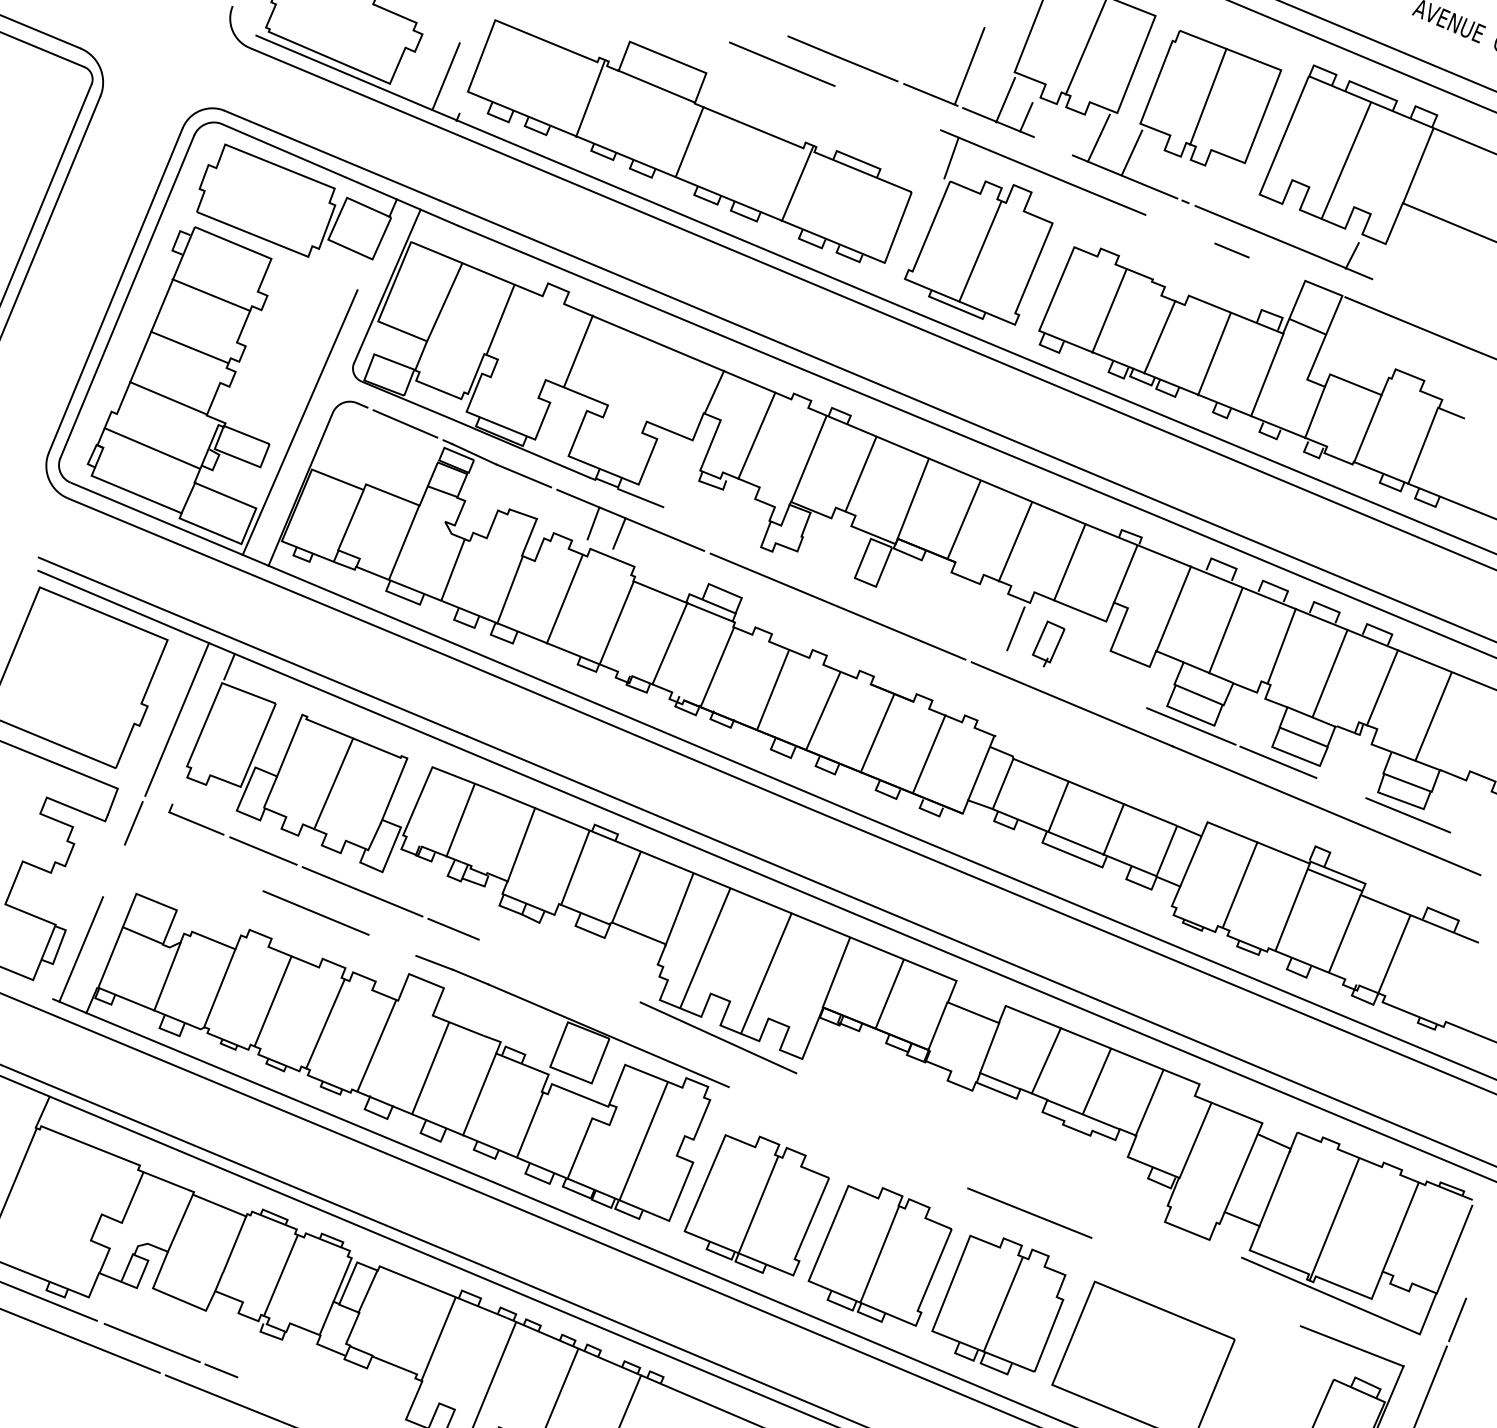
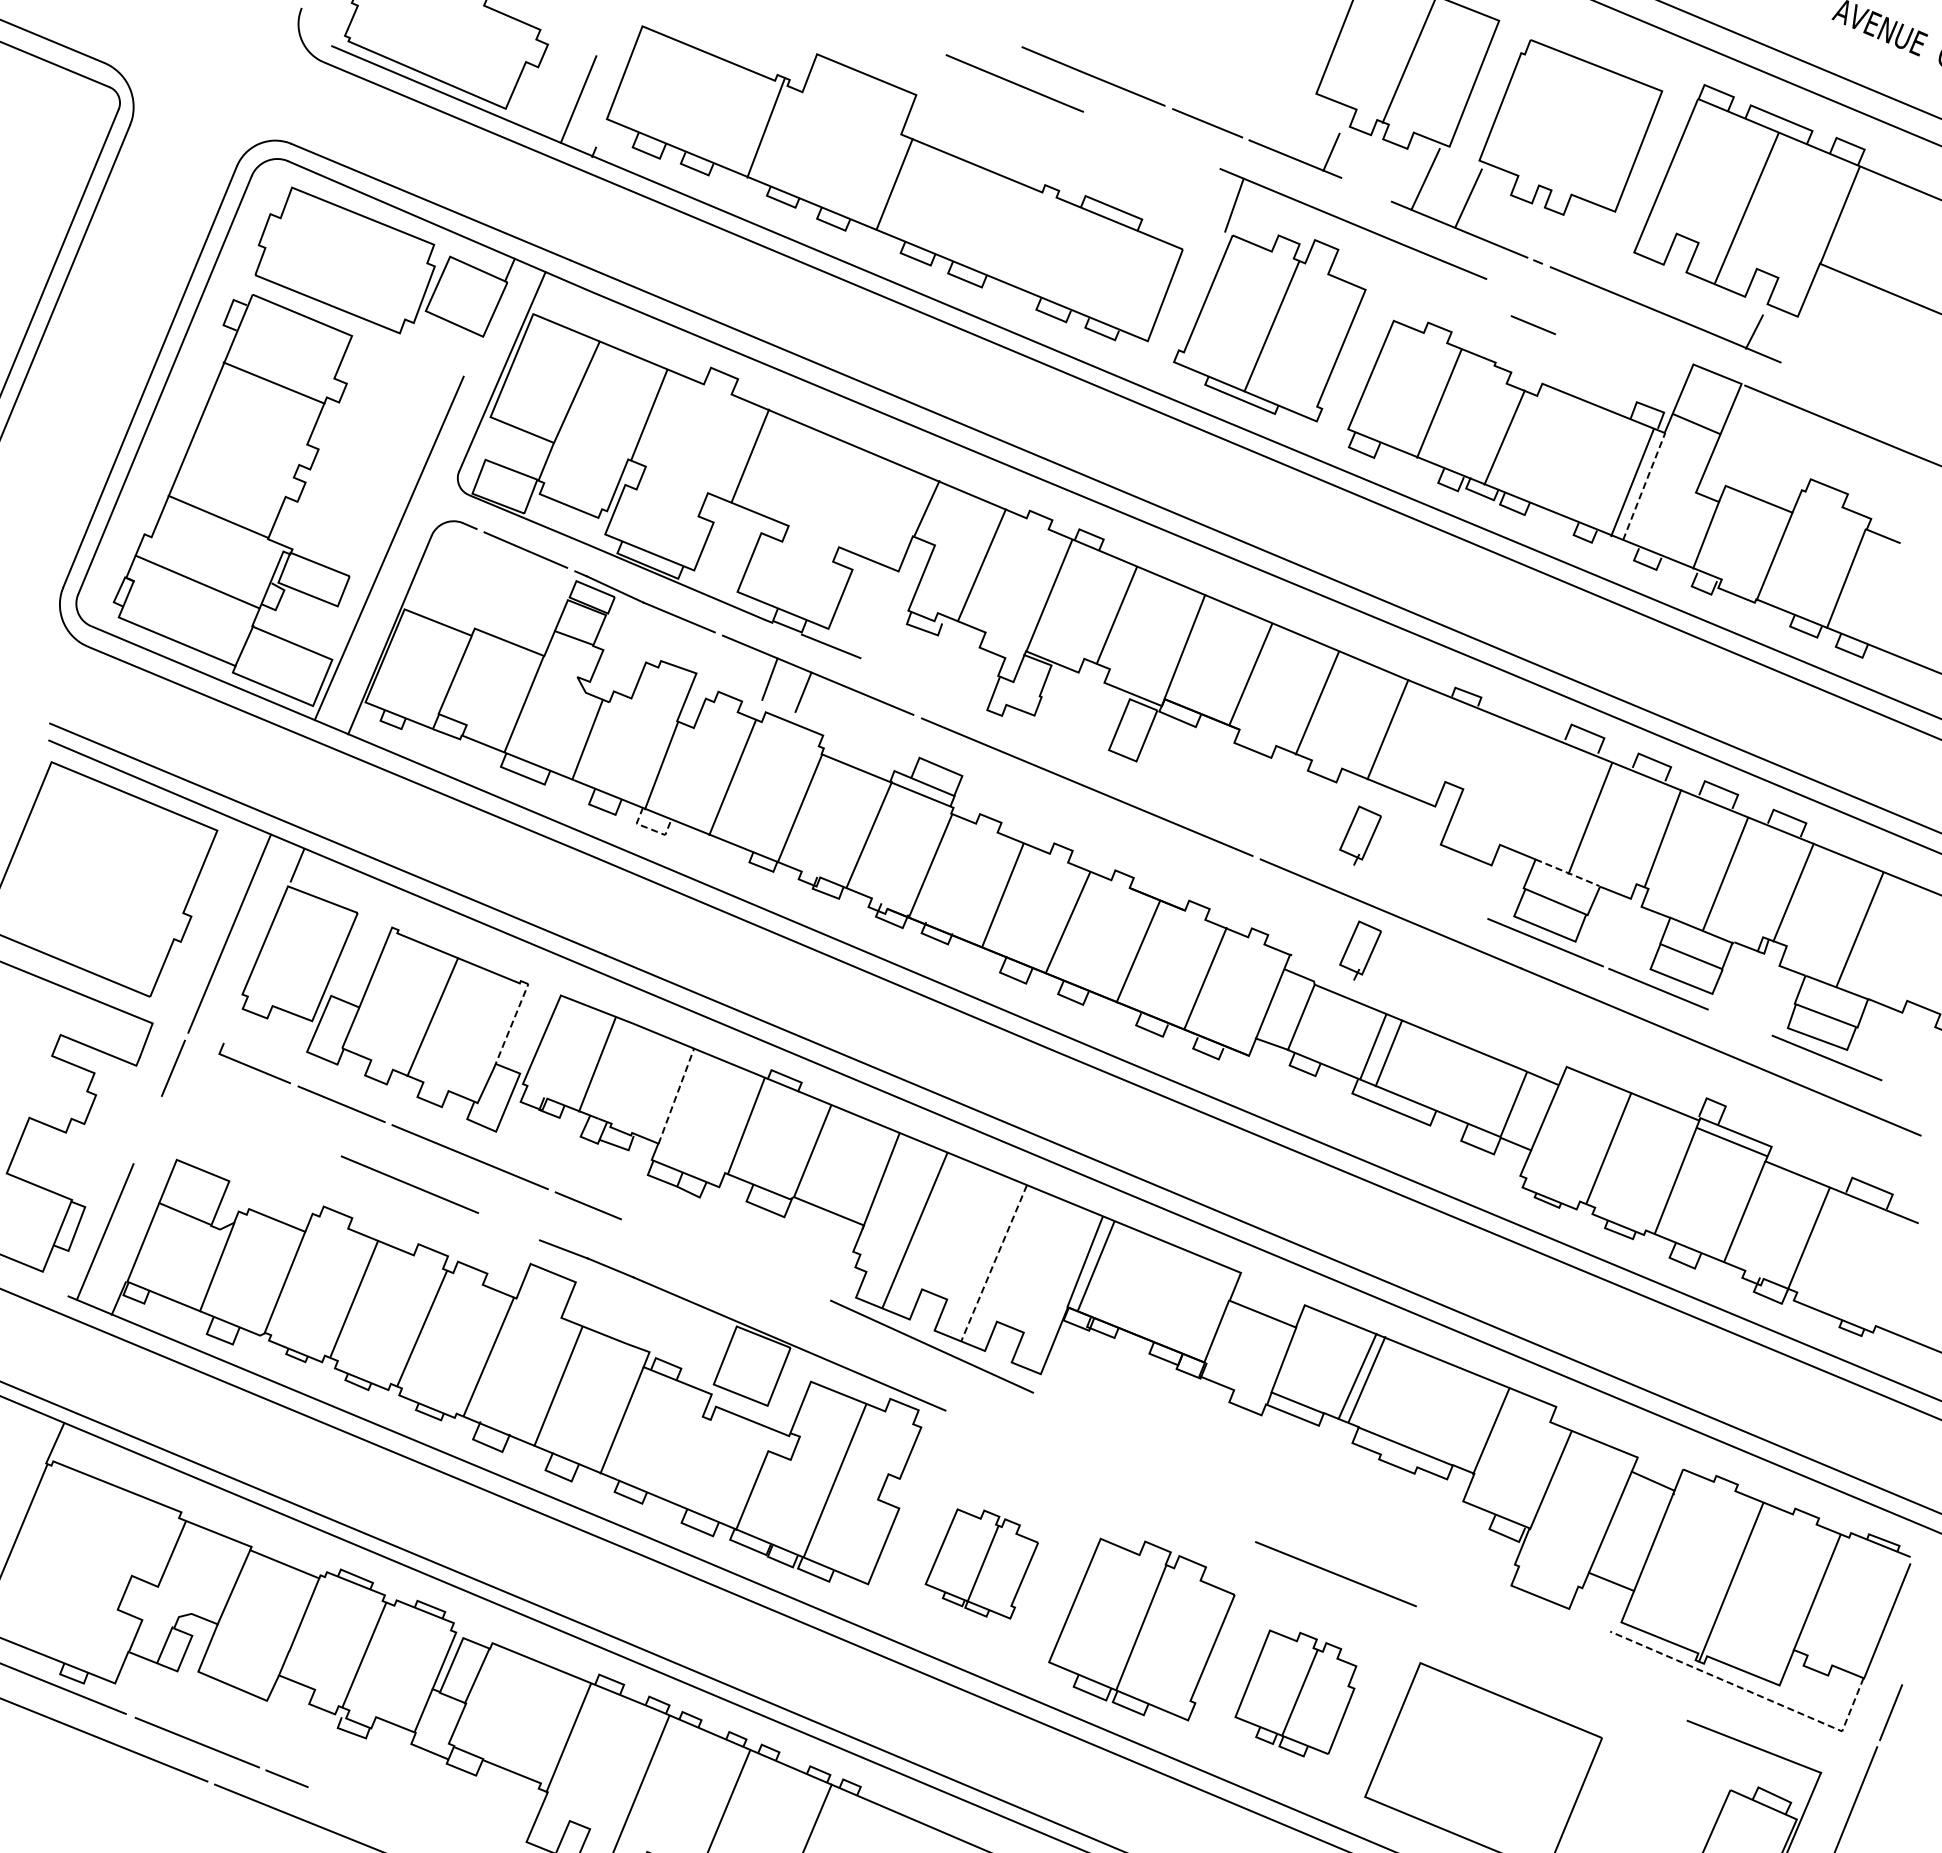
line: (969, 65) -> (1257, 85), removed
line: (656, 86) -> (851, 112), removed
line: (1208, 96) -> (1567, 125), removed
line: (1005, 99) -> (1304, 129), removed
line: (797, 182) -> (1034, 237), removed
line: (1231, 250) -> (1532, 325), moved
line: (189, 347) -> (245, 450), removed
line: (1214, 354) -> (1632, 482), moved
line: (1267, 374) -> (1644, 486), solid -> dashed
line: (1125, 574) -> (1460, 745), removed
line: (1173, 609) -> (1522, 790), removed
line: (1015, 628) -> (1317, 815), removed
line: (502, 639) -> (651, 829), solid -> dashed
line: (1208, 672) -> (1567, 872), solid -> dashed
part: (1048, 732) -> (1360, 950), added
line: (394, 790) -> (511, 1025), solid -> dashed
line: (1113, 829) -> (1388, 1053), moved
line: (521, 845) -> (676, 1096), solid -> dashed
line: (765, 973) -> (993, 1263), solid -> dashed
line: (889, 993) -> (1096, 1265), moved
line: (1096, 1081) -> (1366, 1379), moved
line: (530, 1124) -> (687, 1459), removed
part: (756, 1204) -> (981, 1563), size x0.6
part: (998, 1305) -> (1295, 1693), size x0.7
line: (1351, 1305) -> (1753, 1693), solid -> dashed

